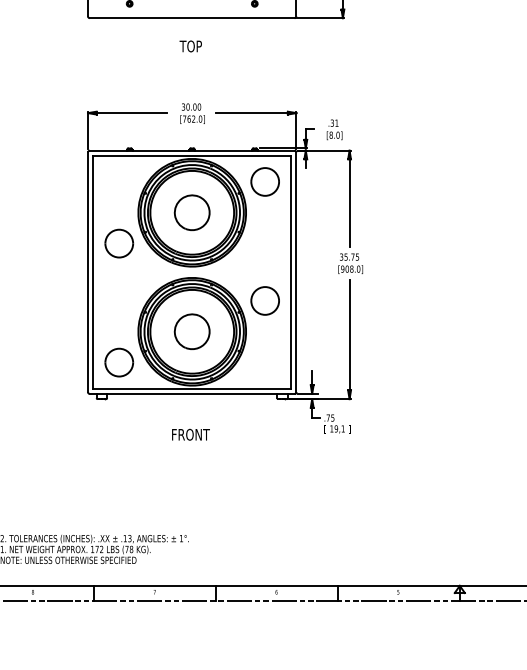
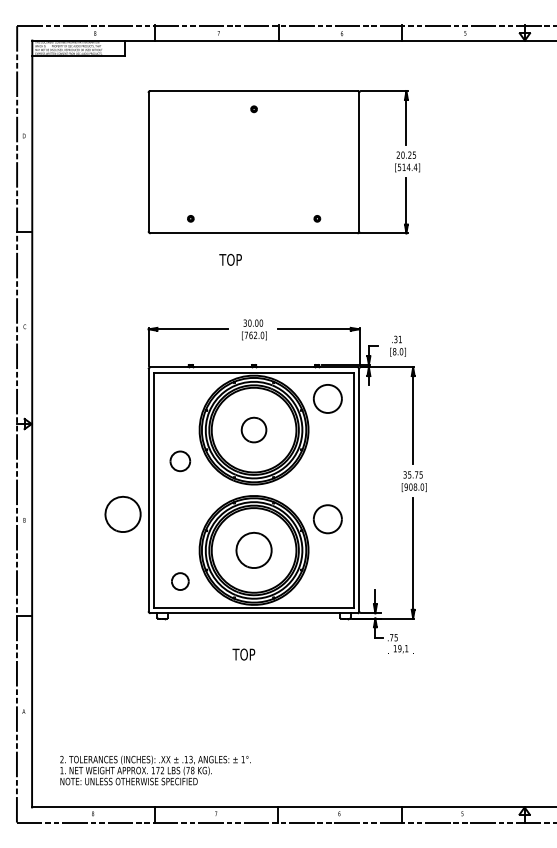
text: (190, 46) -> (230, 259), moved
part: (191, 212) -> (253, 429), size x0.7
part: (119, 243) -> (180, 461), size x0.7
part: (62, 295) -> (122, 513), added
part: (119, 362) -> (180, 581), size x0.6
text: (189, 434) -> (251, 654), FRONT -> TOP

